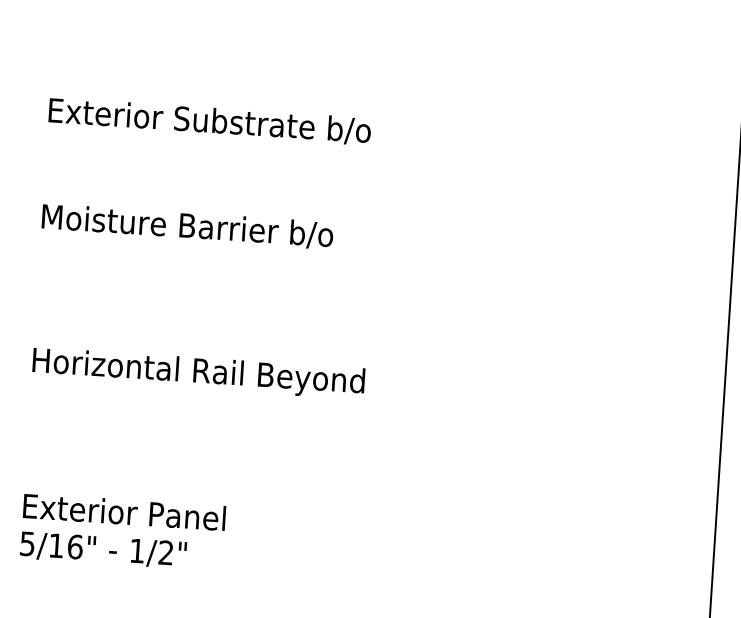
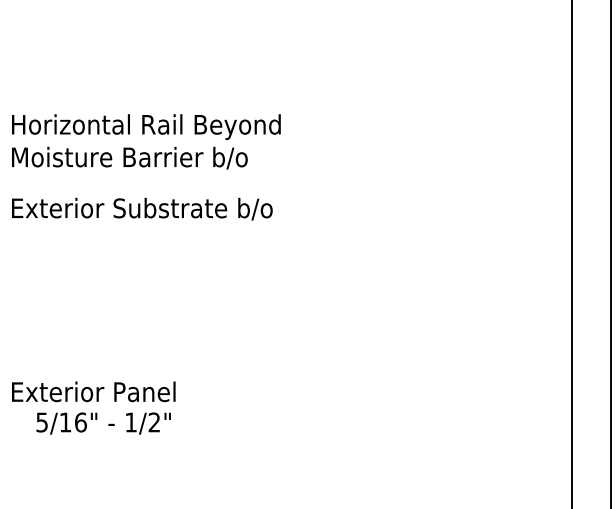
text: (210, 120) -> (142, 208), moved
text: (198, 372) -> (146, 126), moved
text: (103, 550) -> (103, 423), moved

